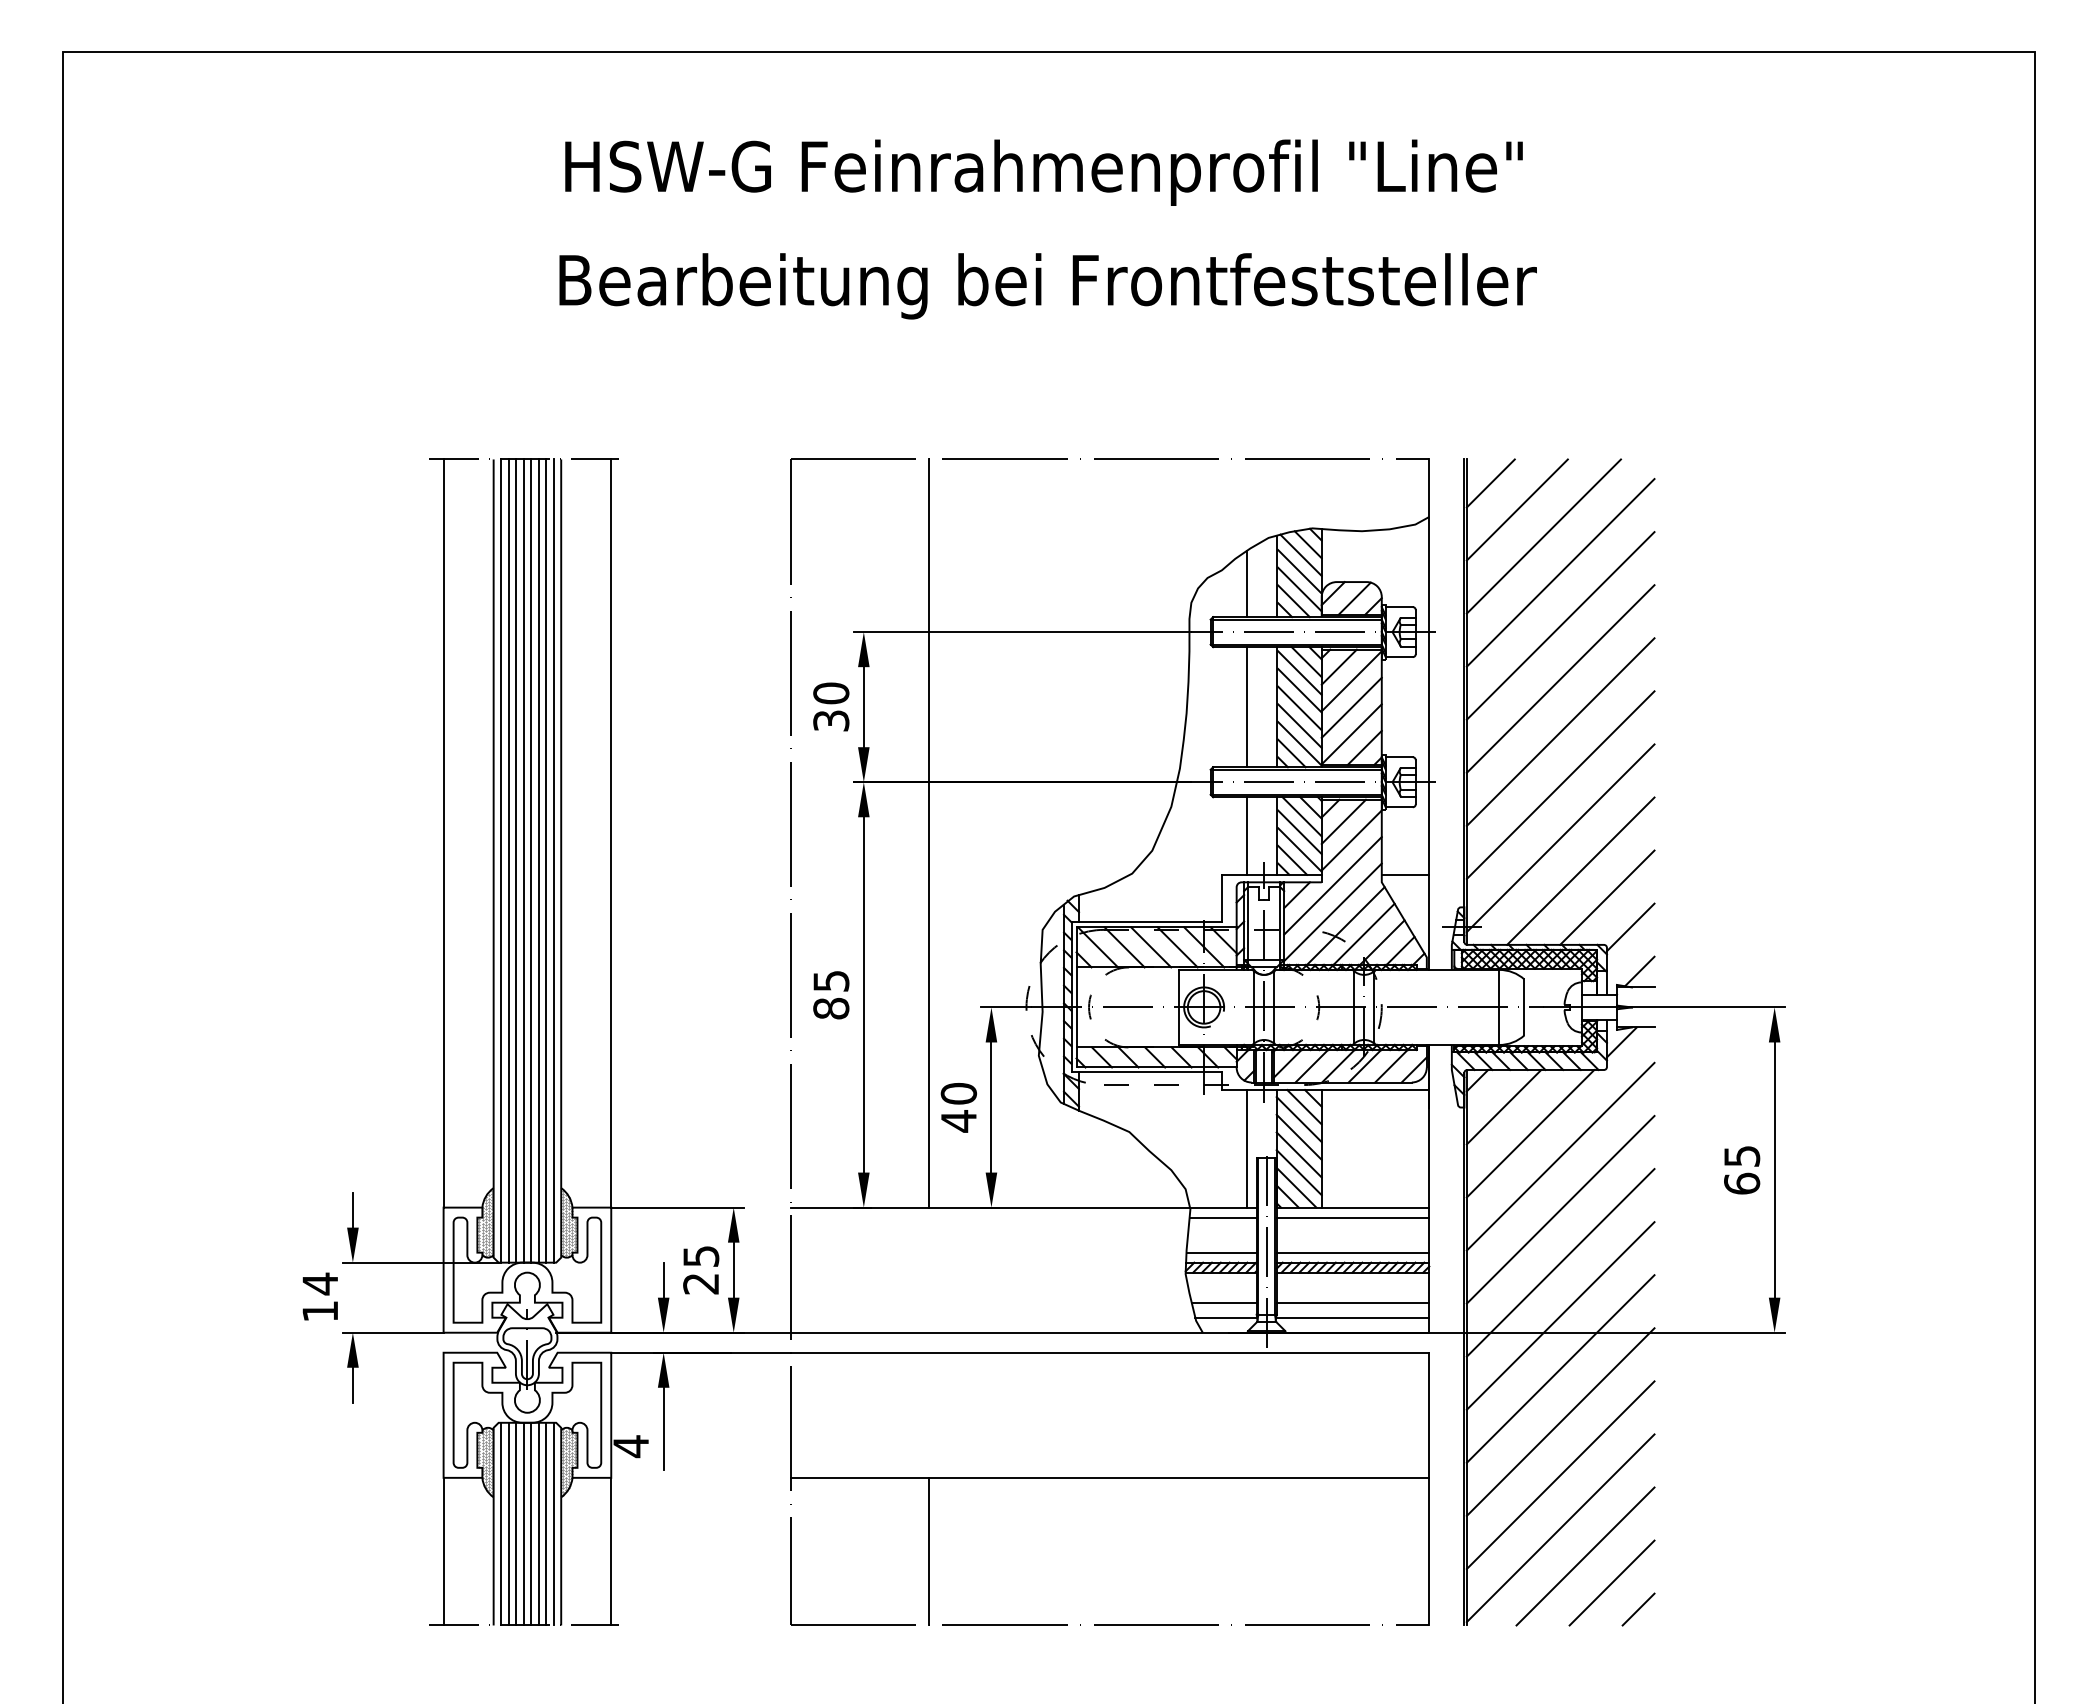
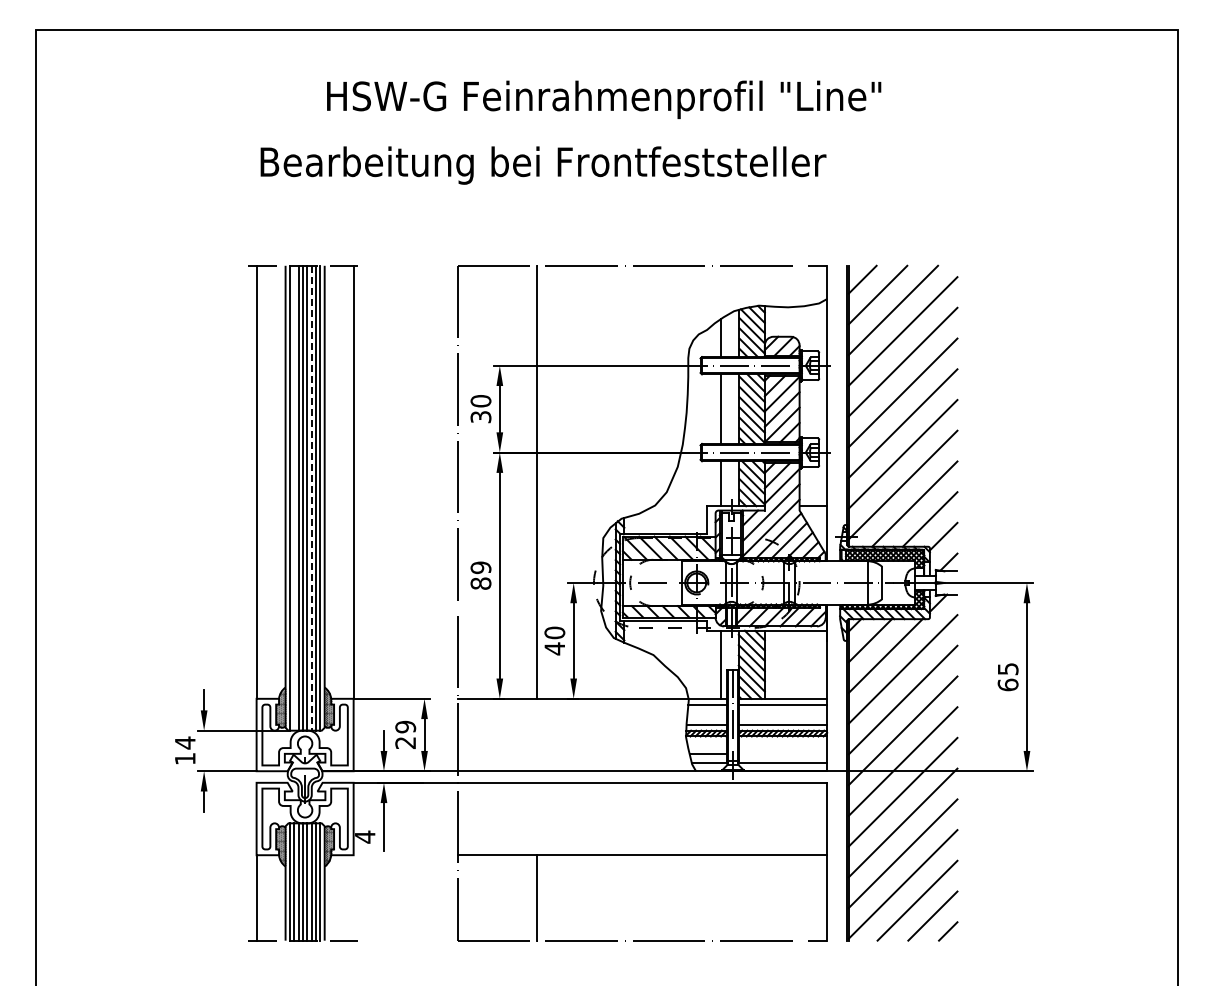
text: (1048, 286) -> (543, 165), moved
line: (509, 859) -> (294, 497), removed
line: (538, 861) -> (311, 498), solid -> dashed
text: (830, 980) -> (480, 567), 85 -> 89
text: (700, 1255) -> (405, 726), 25 -> 29
line: (1352, 1302) -> (782, 753), removed
line: (611, 1550) -> (353, 897), removed

